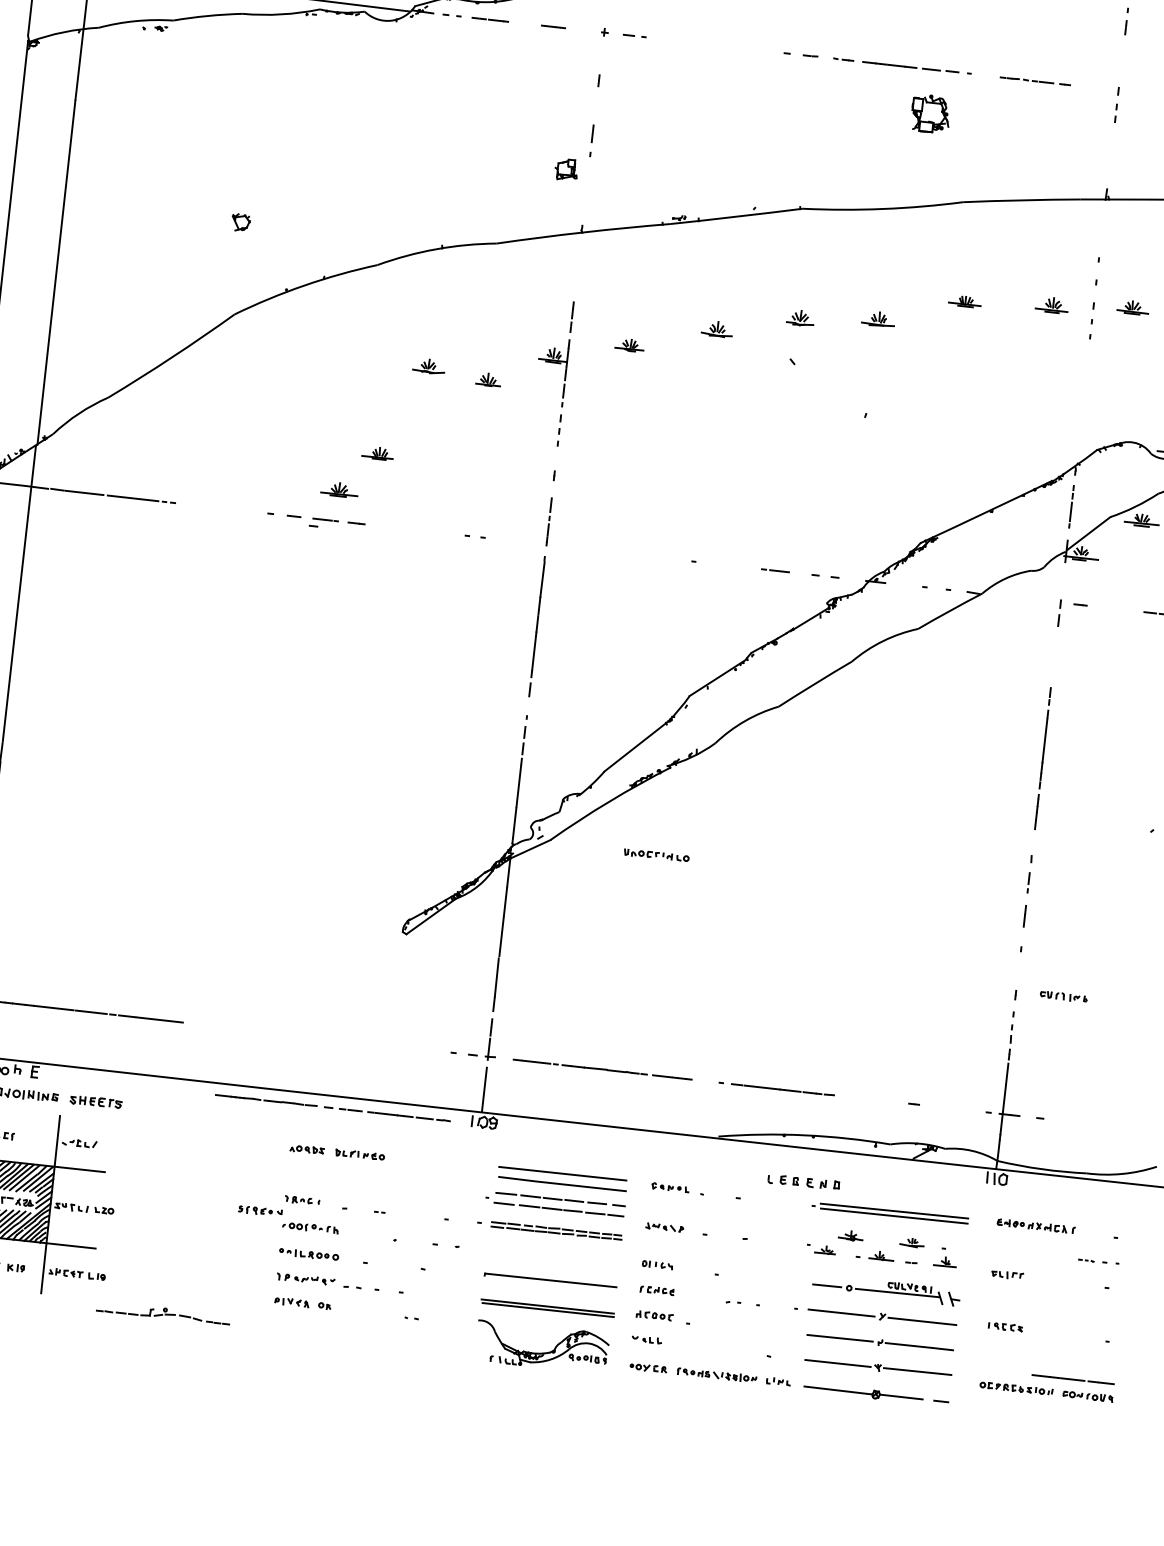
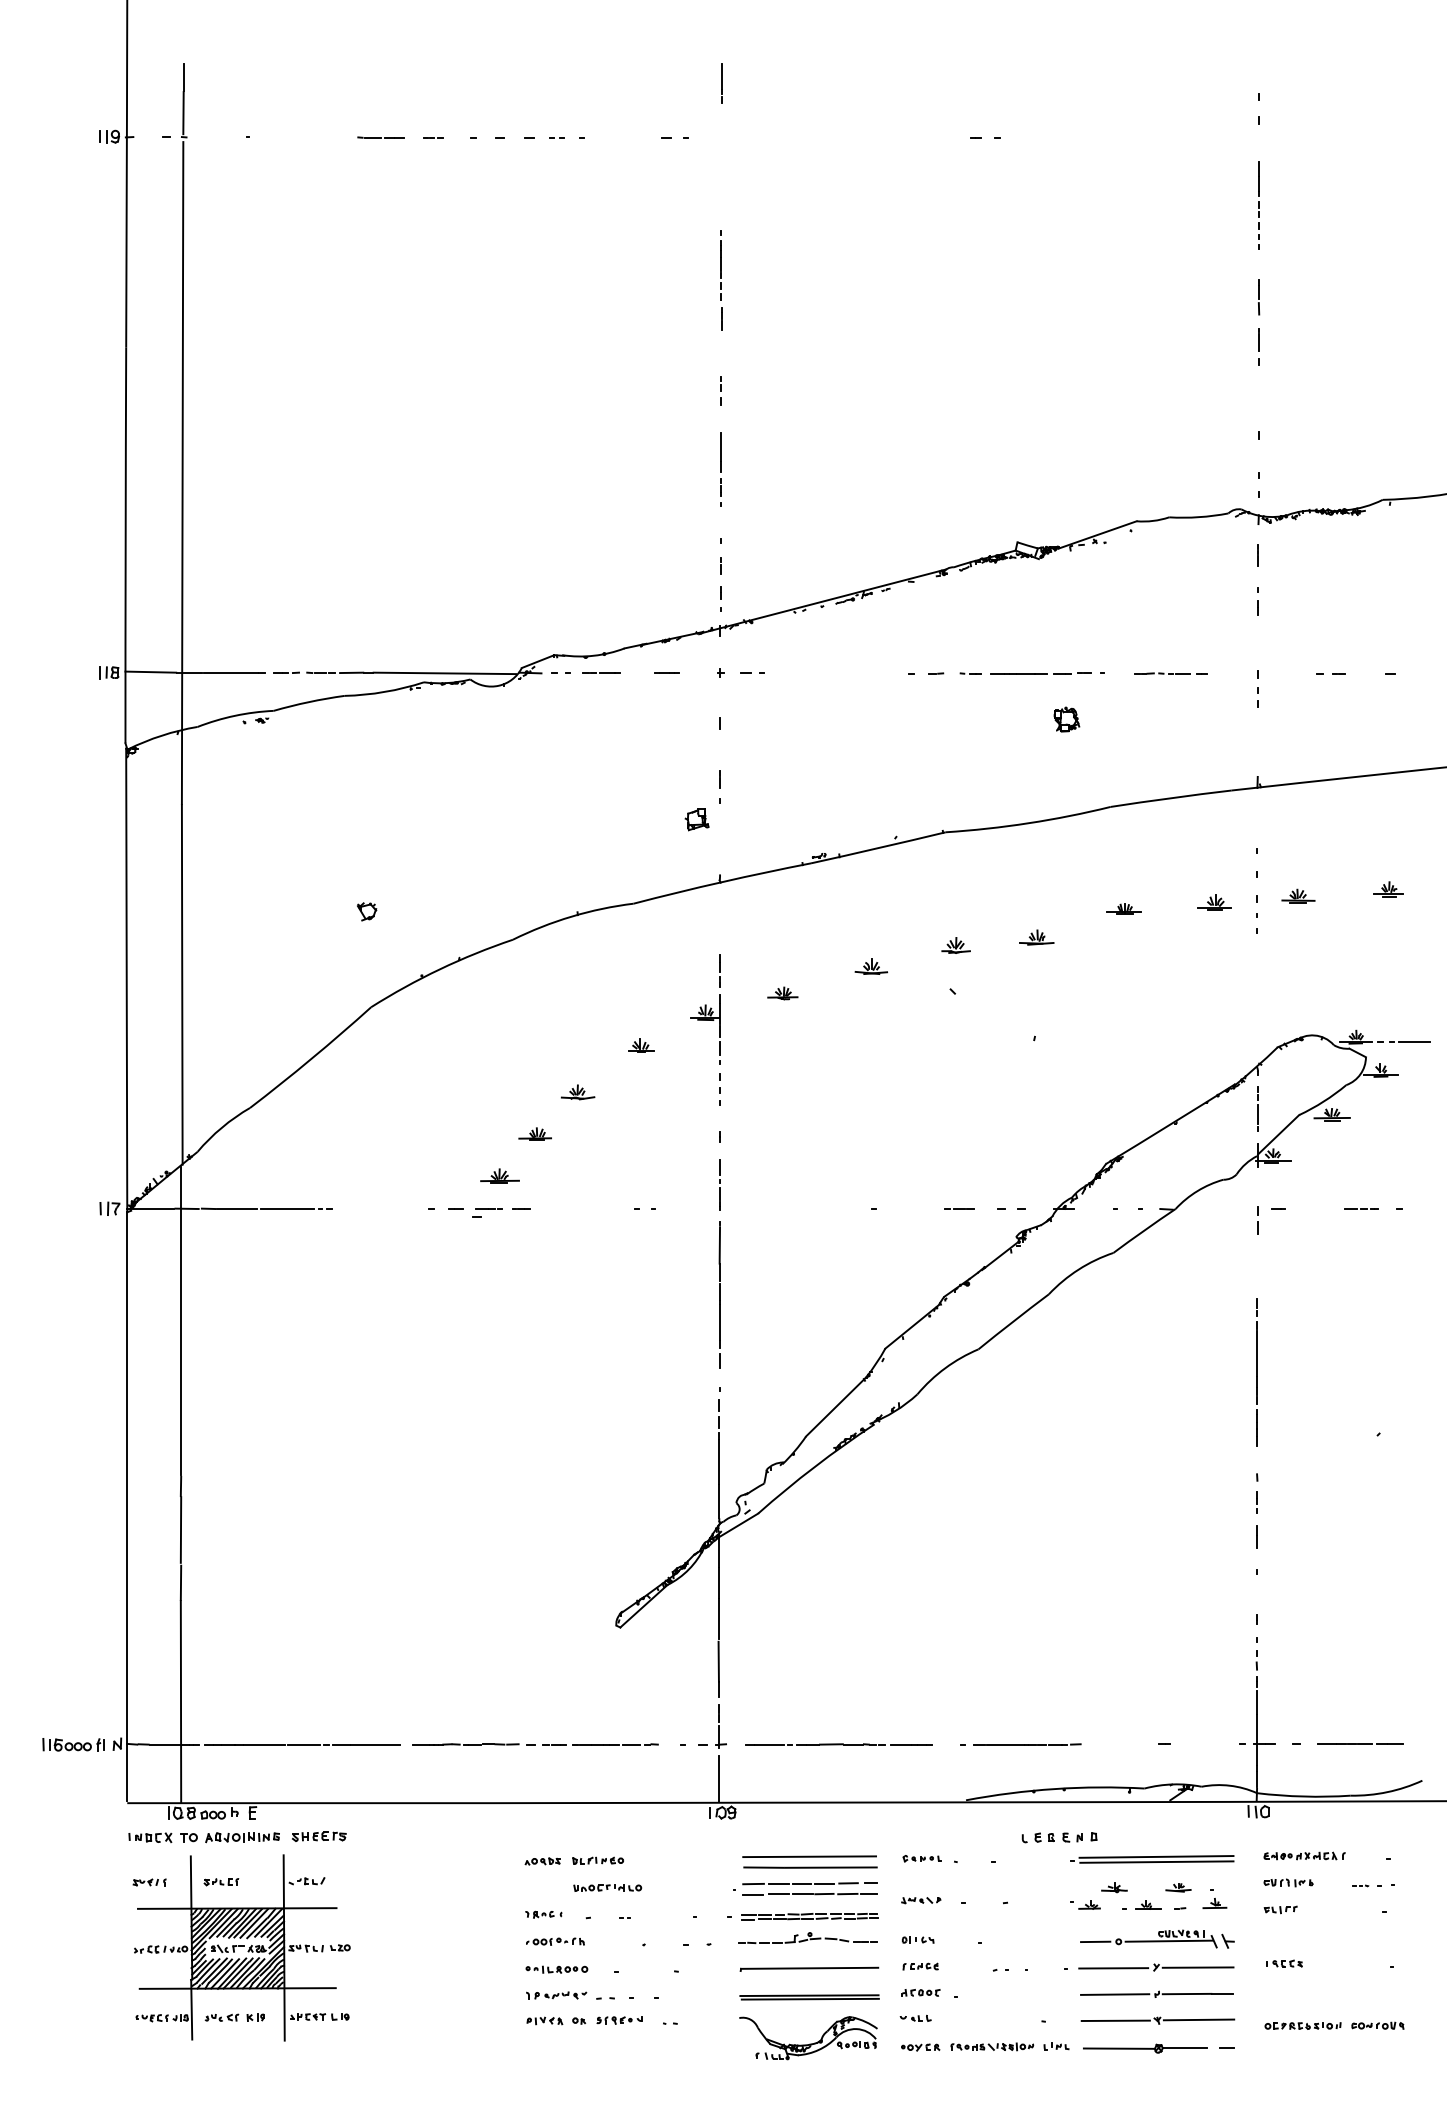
part: (930, 113) -> (1066, 719), size x0.62
part: (428, 366) -> (577, 1092), moved
part: (656, 854) -> (607, 1887), moved
part: (1063, 996) -> (1288, 1882), moved
line: (332, 1108) -> (535, 1744), moved
part: (260, 1211) -> (619, 2020), moved
part: (162, 1313) -> (807, 1938), moved
line: (1073, 1378) -> (1360, 1743), moved

